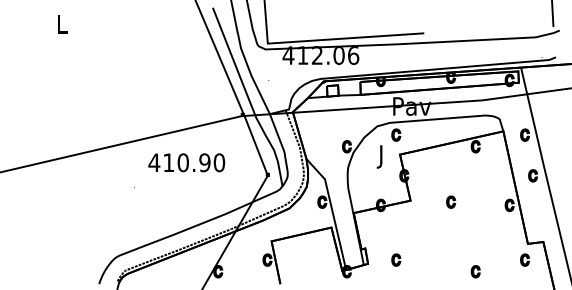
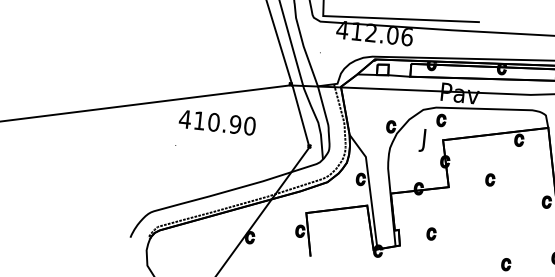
text: (186, 162) -> (217, 122), moved
part: (451, 201) -> (490, 179), moved
part: (396, 259) -> (431, 233), moved

